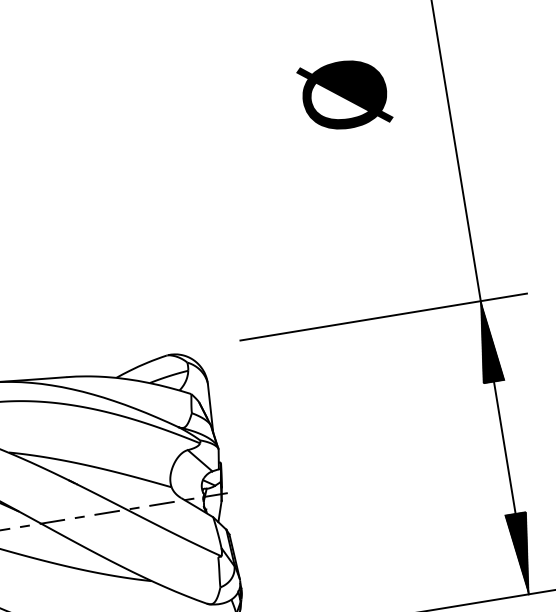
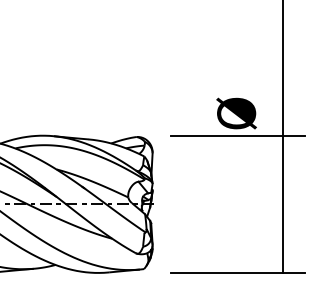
text: (344, 94) -> (236, 113), moved
hatch: (488, 341) -> (283, 154), removed
hatch: (522, 552) -> (283, 253), removed

